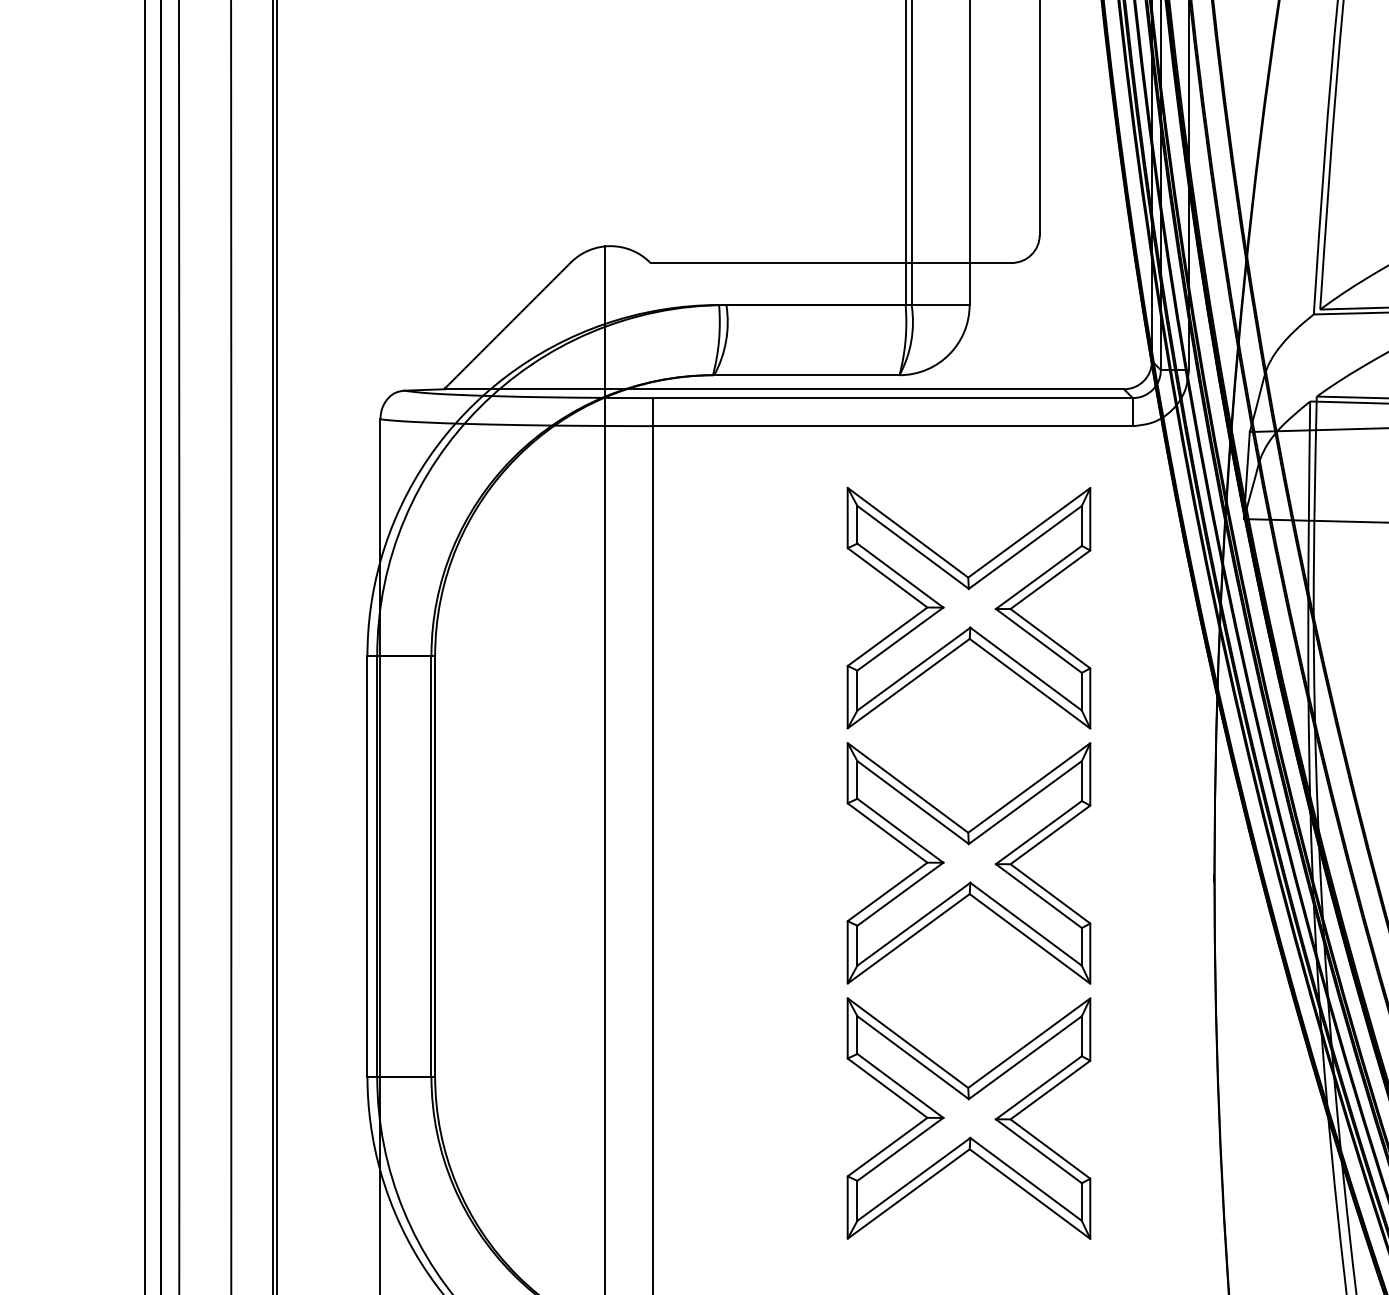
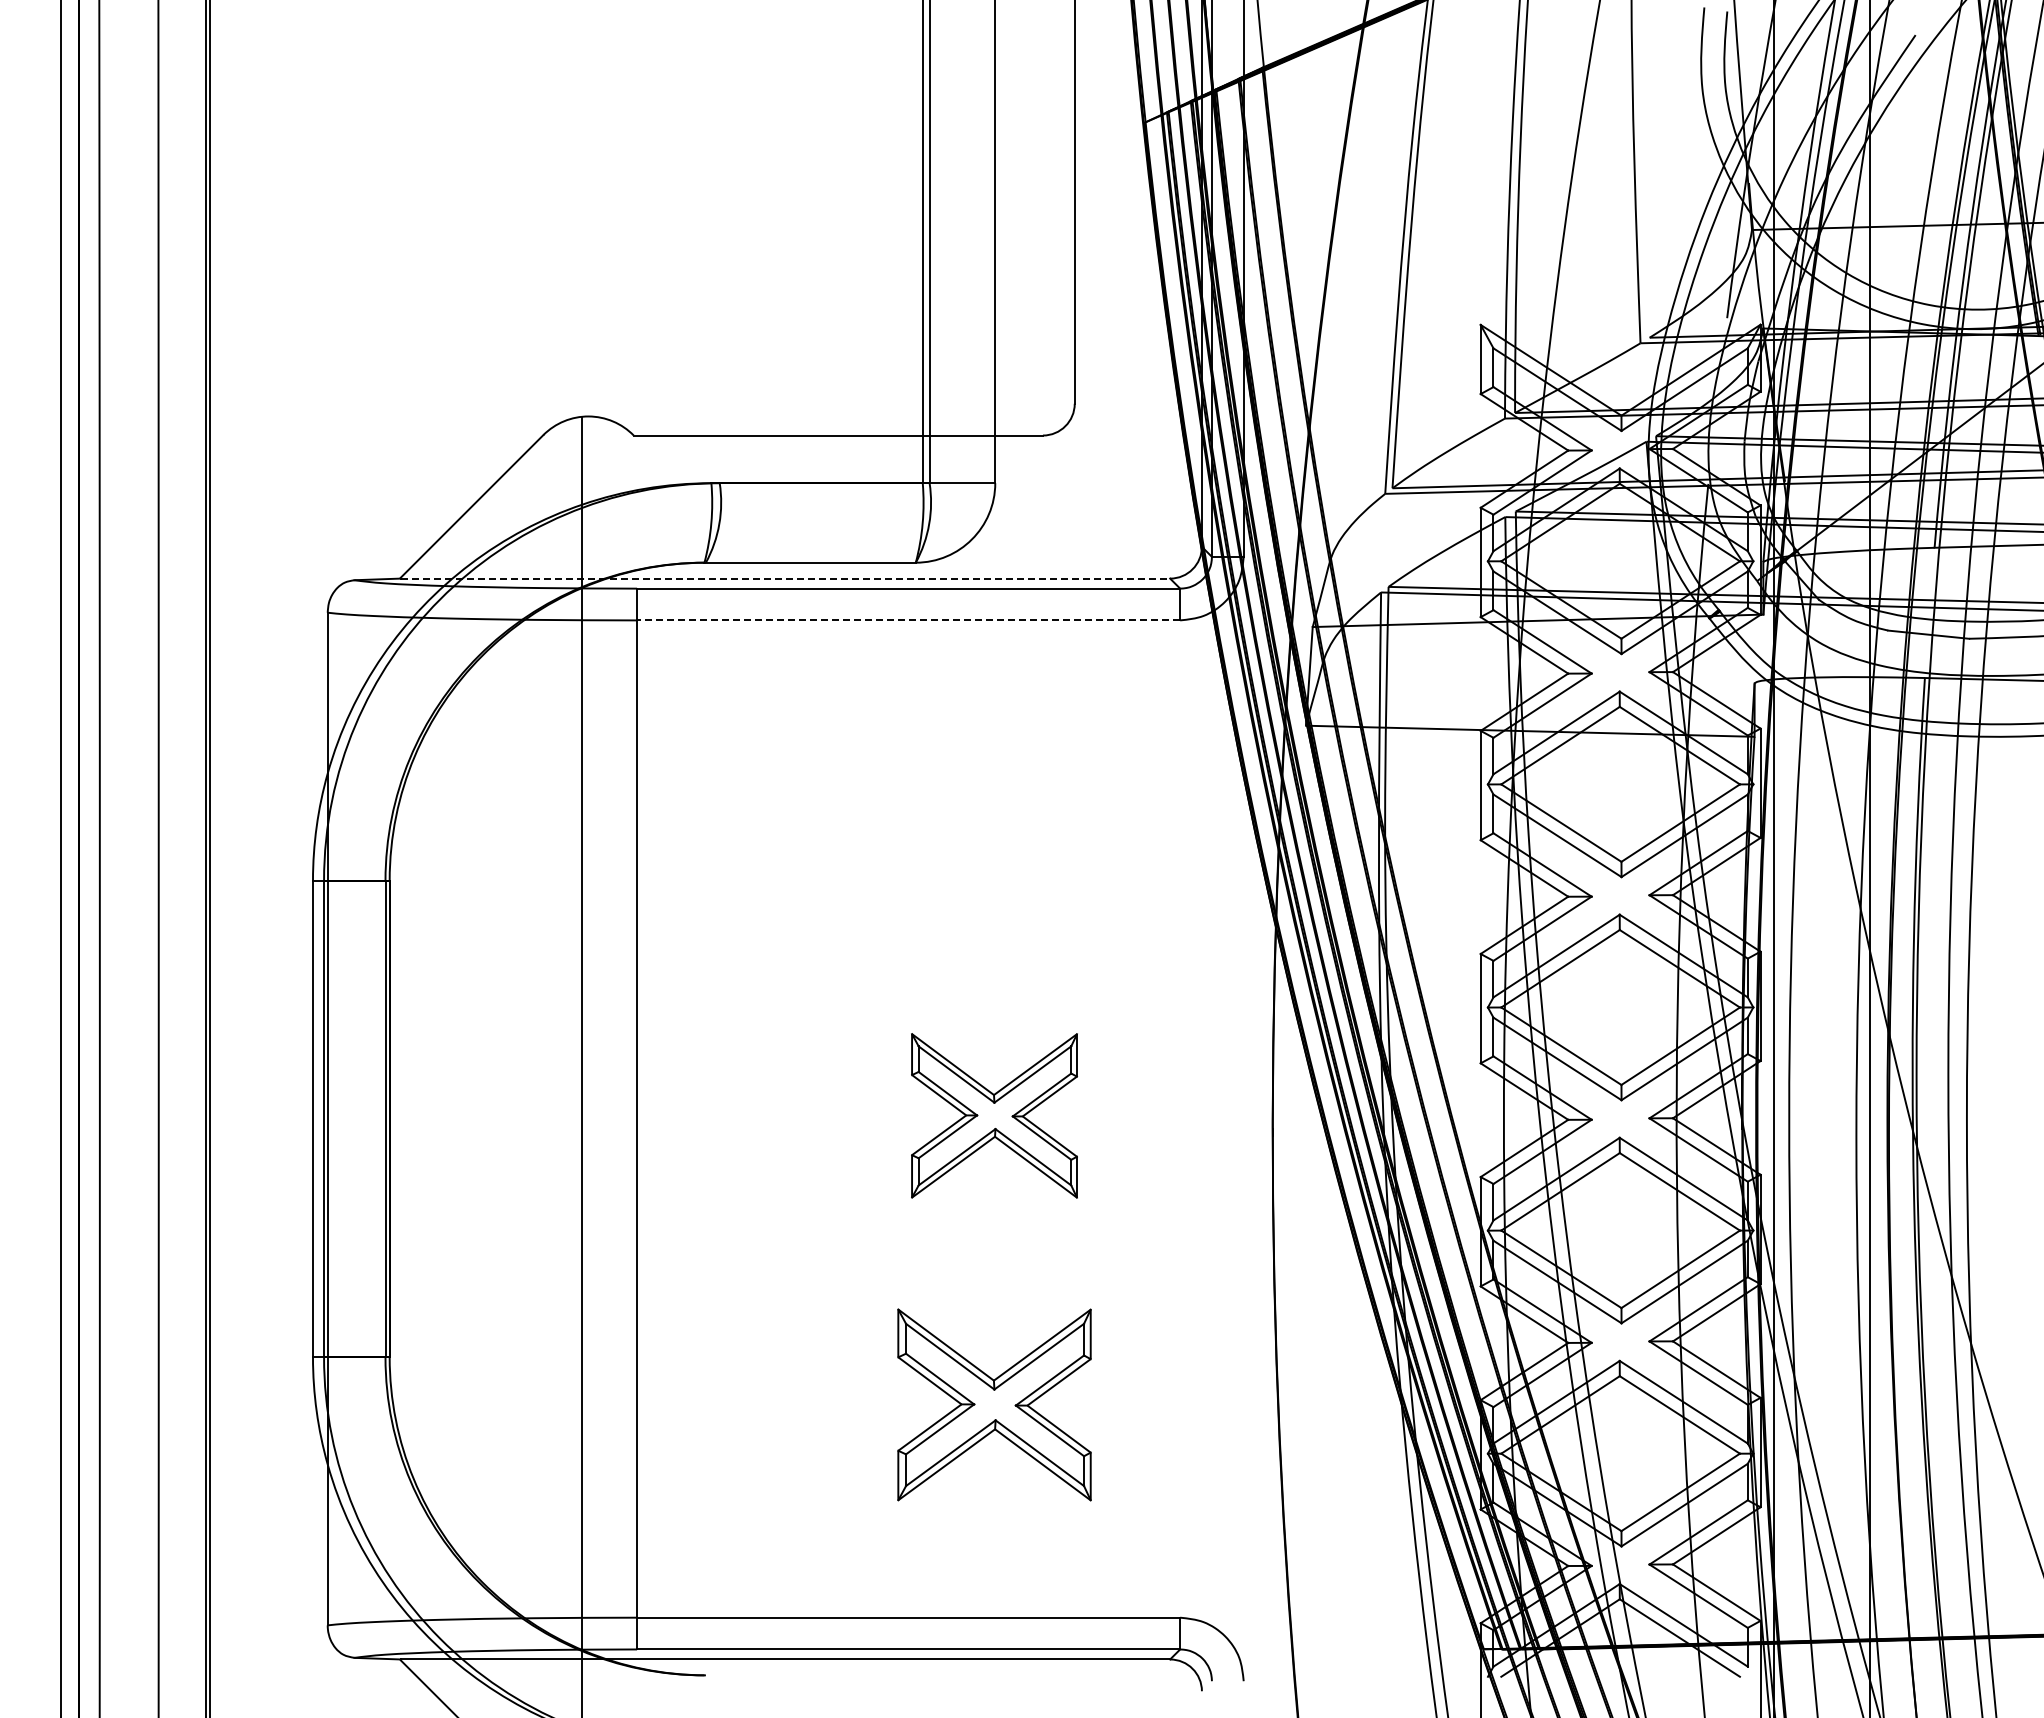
line: (784, 389) -> (785, 578), solid -> dashed
line: (893, 426) -> (908, 620), solid -> dashed
part: (968, 608) -> (994, 826), removed
part: (968, 863) -> (994, 1115), size x0.6
part: (968, 1118) -> (994, 1404), size x0.7

